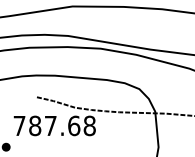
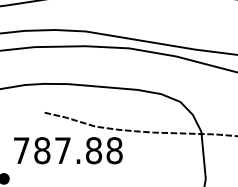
text: (74, 125) -> (94, 150), 787.68 -> 787.88

